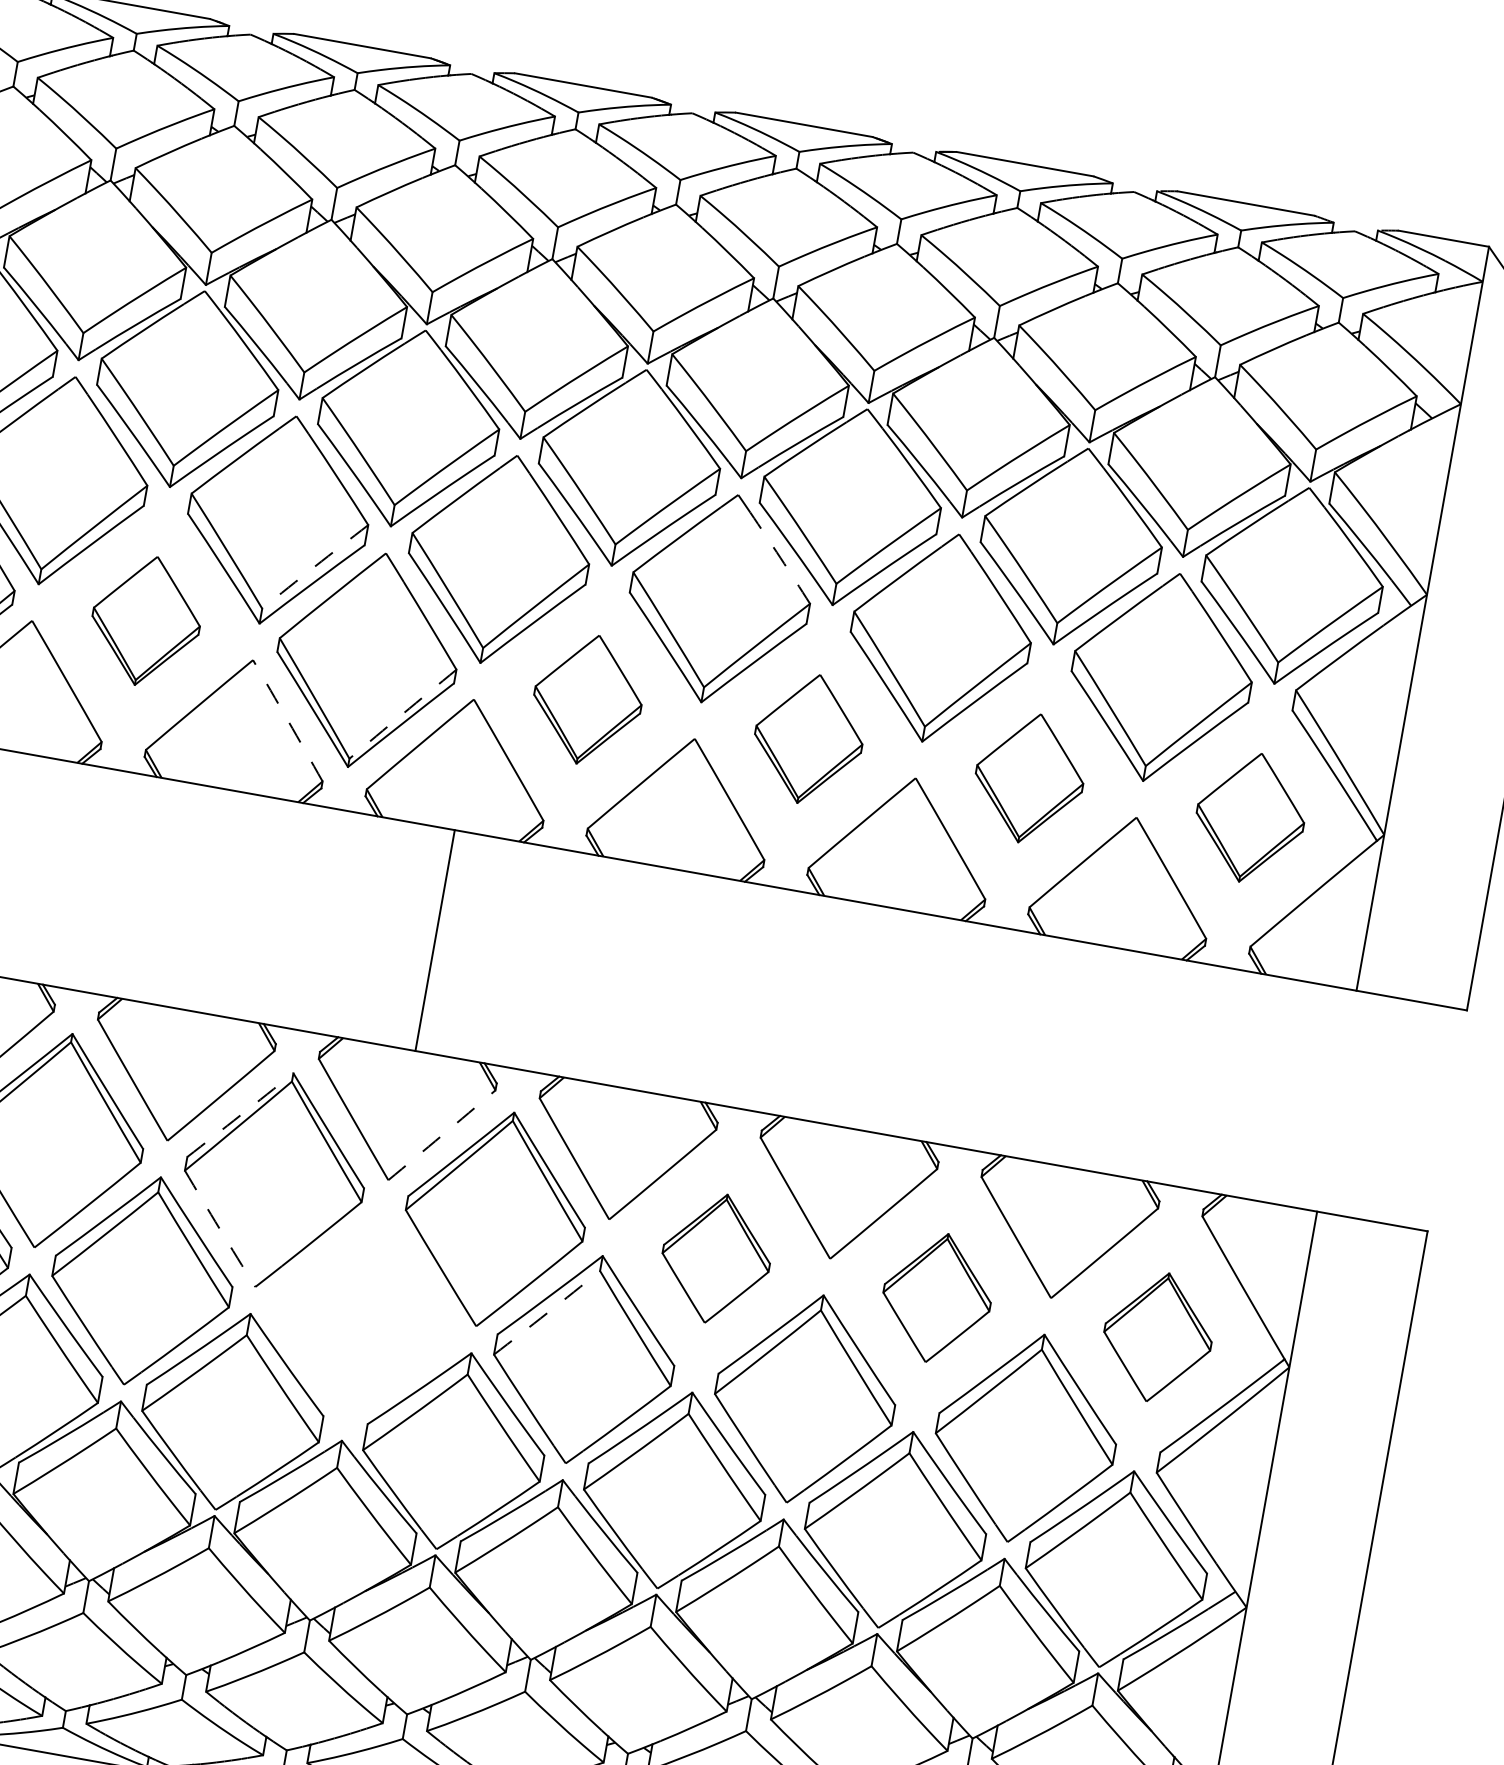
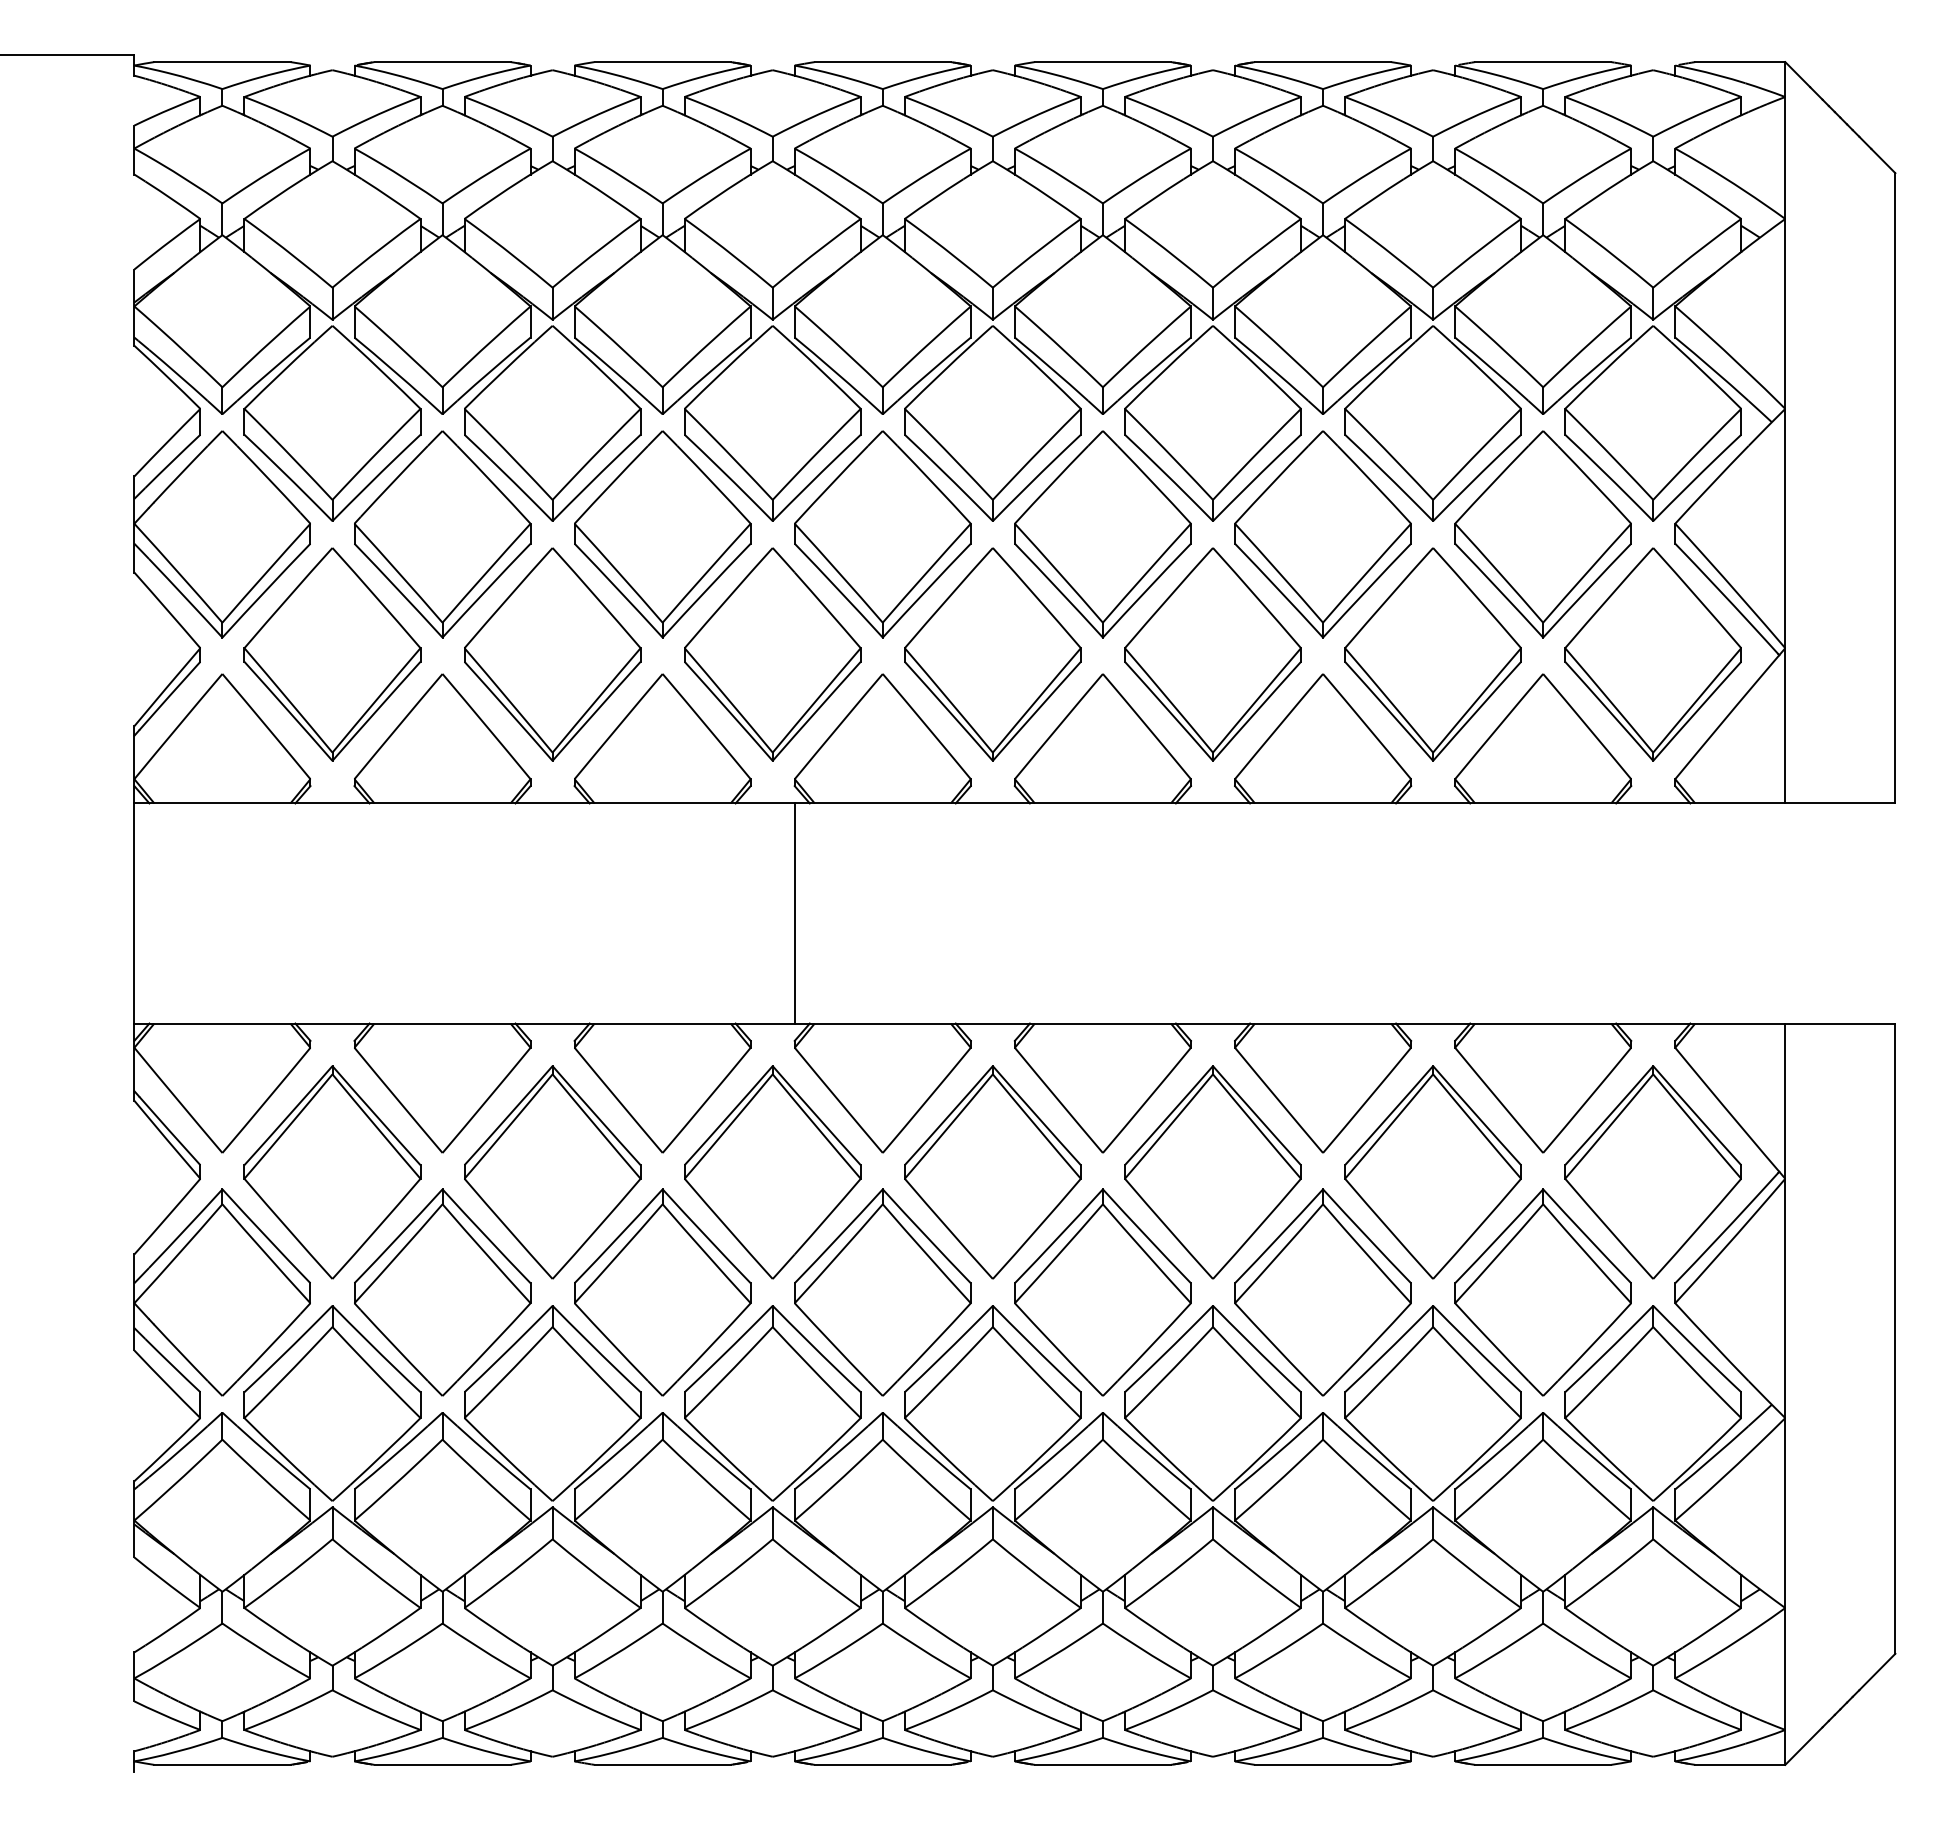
arc: (780, 557) -> (1154, 484), dashed -> solid
arc: (315, 566) -> (706, 572), dashed -> solid
part: (145, 620) -> (552, 654), size x1.67
part: (587, 699) -> (992, 654), size x1.67
arc: (402, 714) -> (816, 700), dashed -> solid
arc: (287, 720) -> (706, 726), dashed -> solid
part: (808, 738) -> (1212, 654), size x1.67
part: (1029, 778) -> (1432, 654), size x1.67
part: (1249, 817) -> (1652, 654), size x1.67
line: (434, 940) -> (794, 913), moved
arc: (240, 1114) -> (728, 1115), dashed -> solid
arc: (442, 1135) -> (927, 1100), dashed -> solid
arc: (219, 1229) -> (728, 1229), dashed -> solid
part: (715, 1258) -> (1212, 1172), size x1.67
part: (936, 1298) -> (1432, 1172), size x1.67
arc: (547, 1313) -> (1059, 1254), dashed -> solid
part: (363, 1320) -> (882, 1292), added
part: (1157, 1337) -> (1652, 1172), size x1.67

